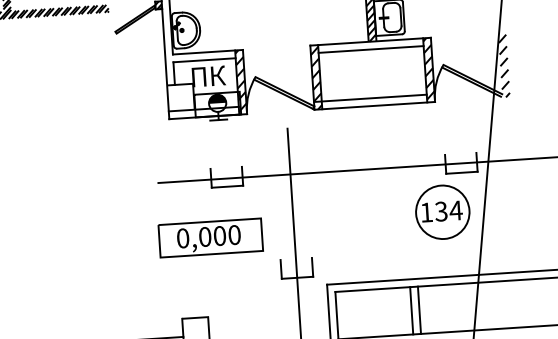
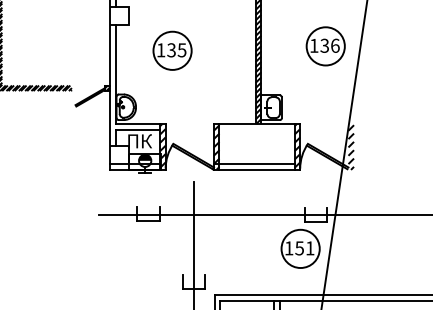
line: (370, 49) -> (256, 129), removed
text: (448, 211) -> (304, 248), 134 -> 151
part: (209, 237) -> (133, 256), removed

